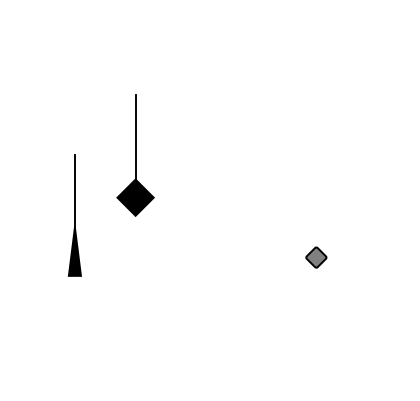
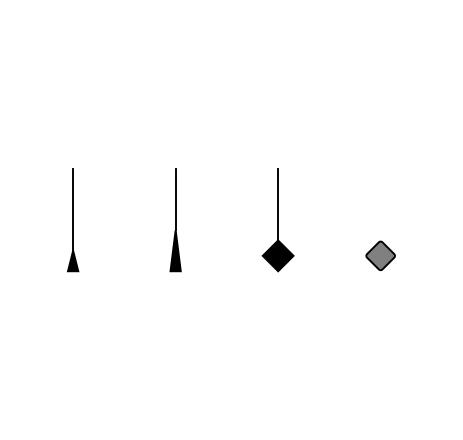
part: (134, 156) -> (277, 220), moved
part: (316, 257) -> (380, 255), size x1.67

